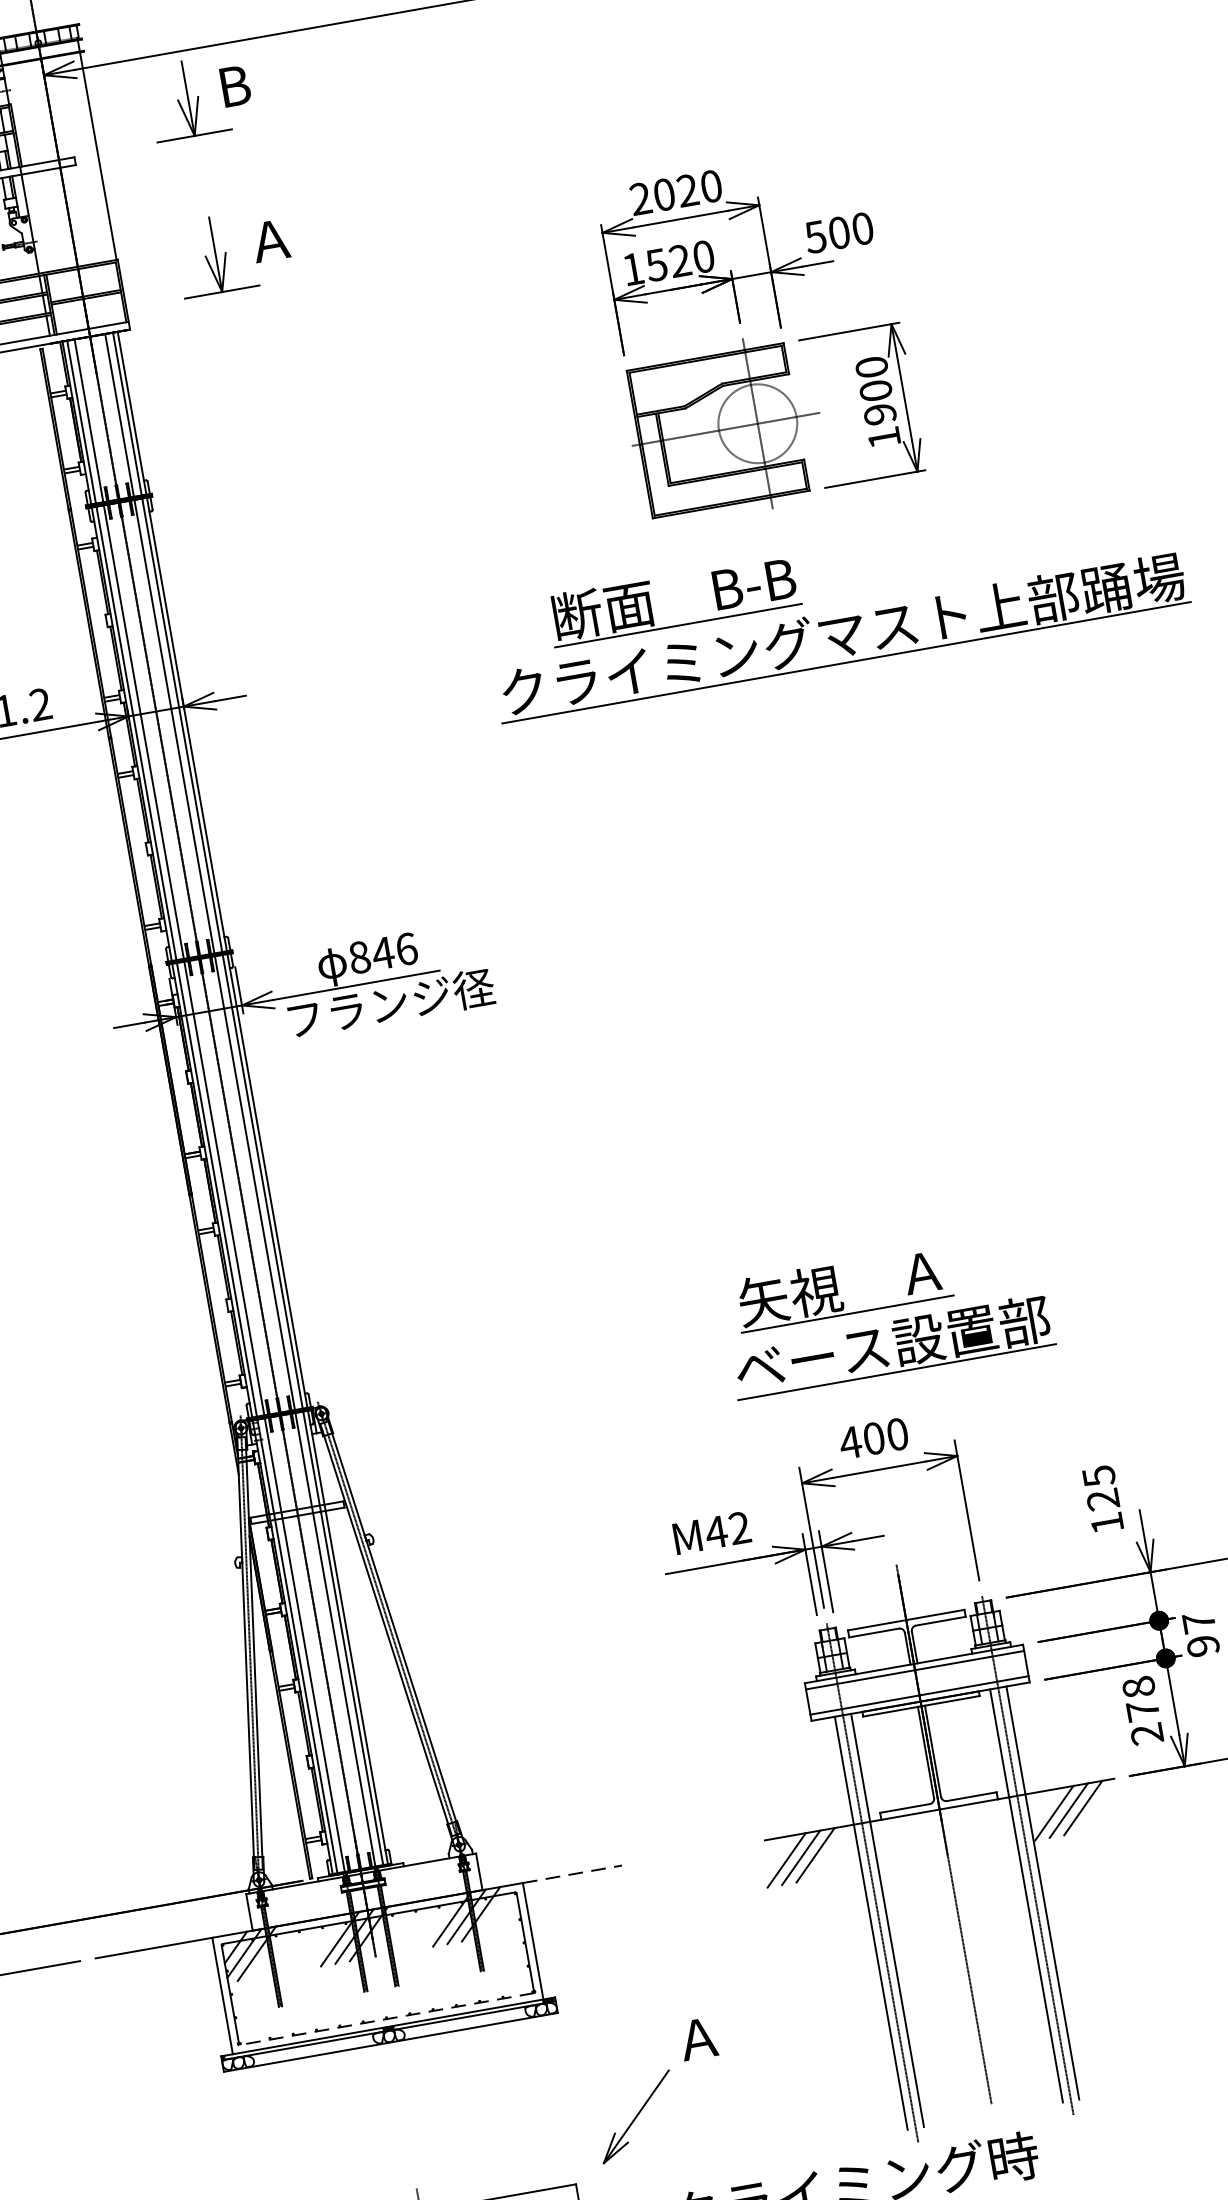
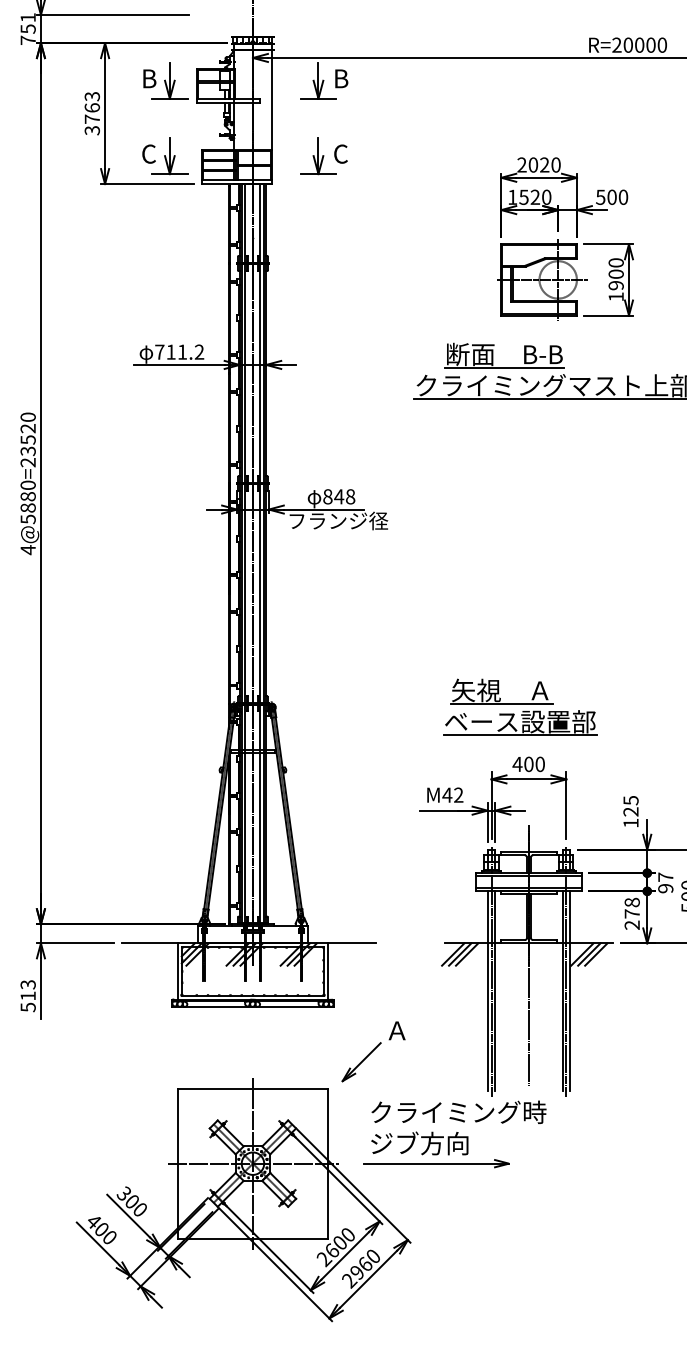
text: (266, 240) -> (343, 153), Ａ -> C
text: (406, 948) -> (350, 496), 846 -> 848
part: (887, 1312) -> (520, 706), moved
line: (571, 1874) -> (351, 943), dashed -> solid
line: (385, 2018) -> (252, 995), dashed -> solid

